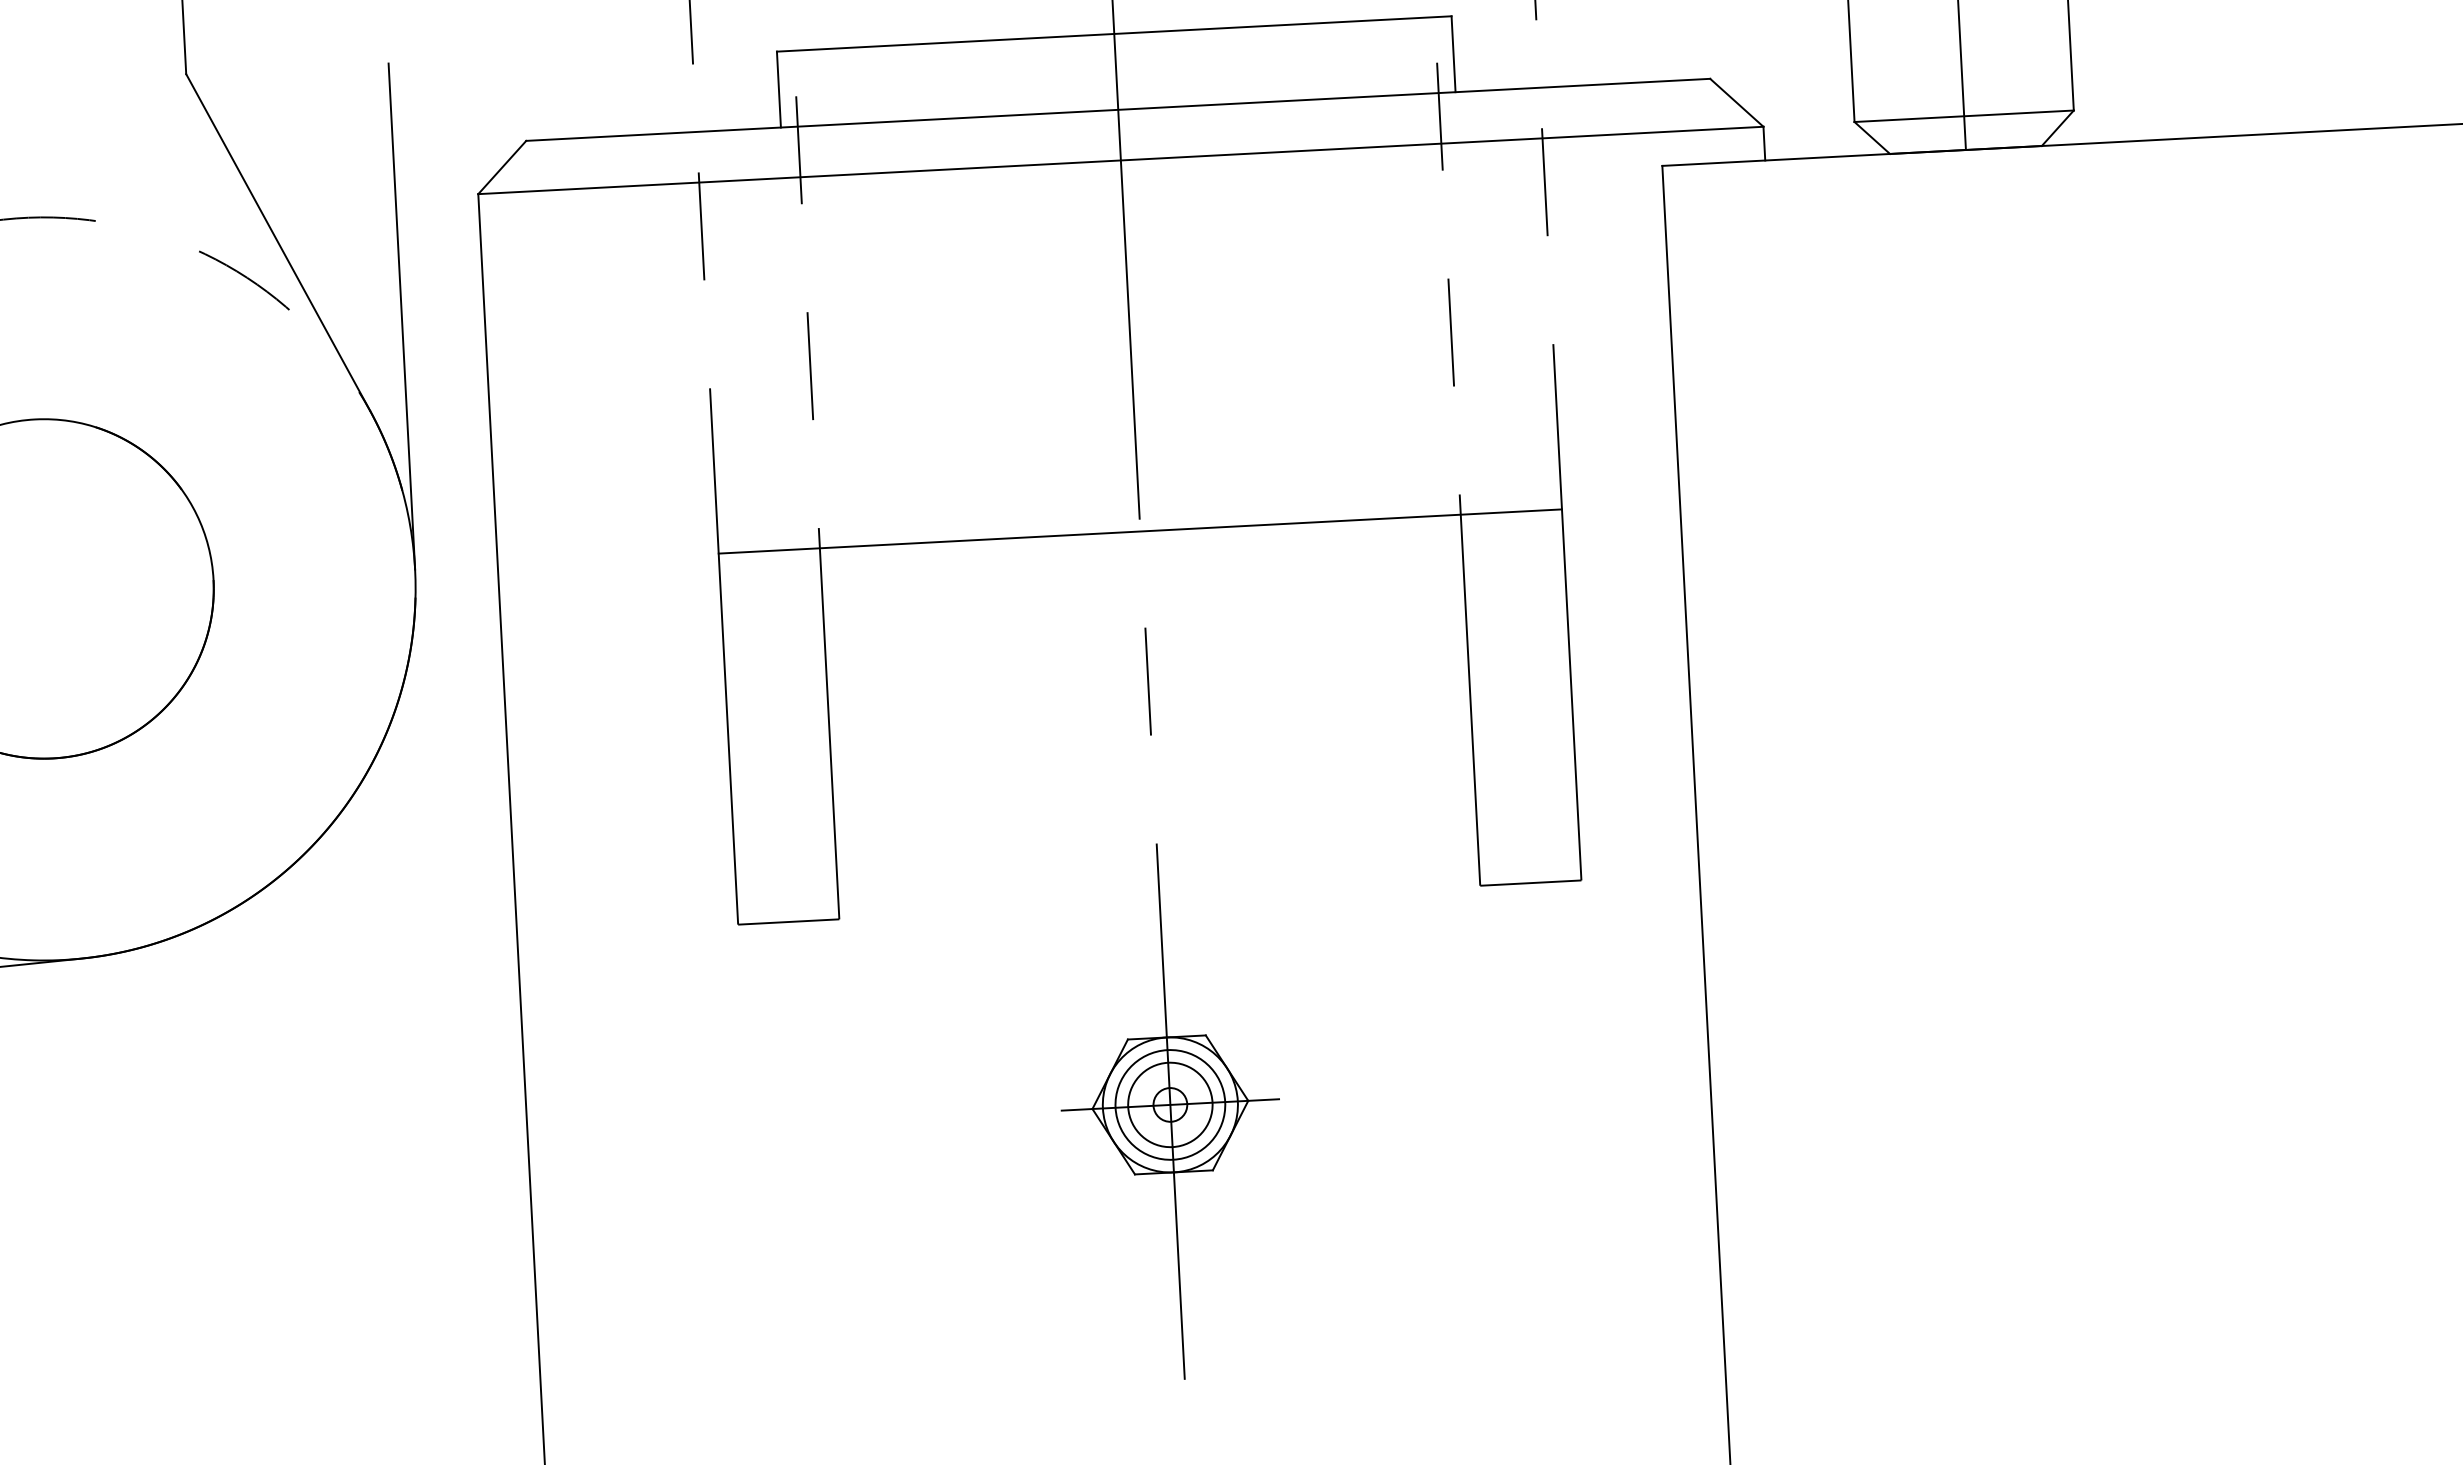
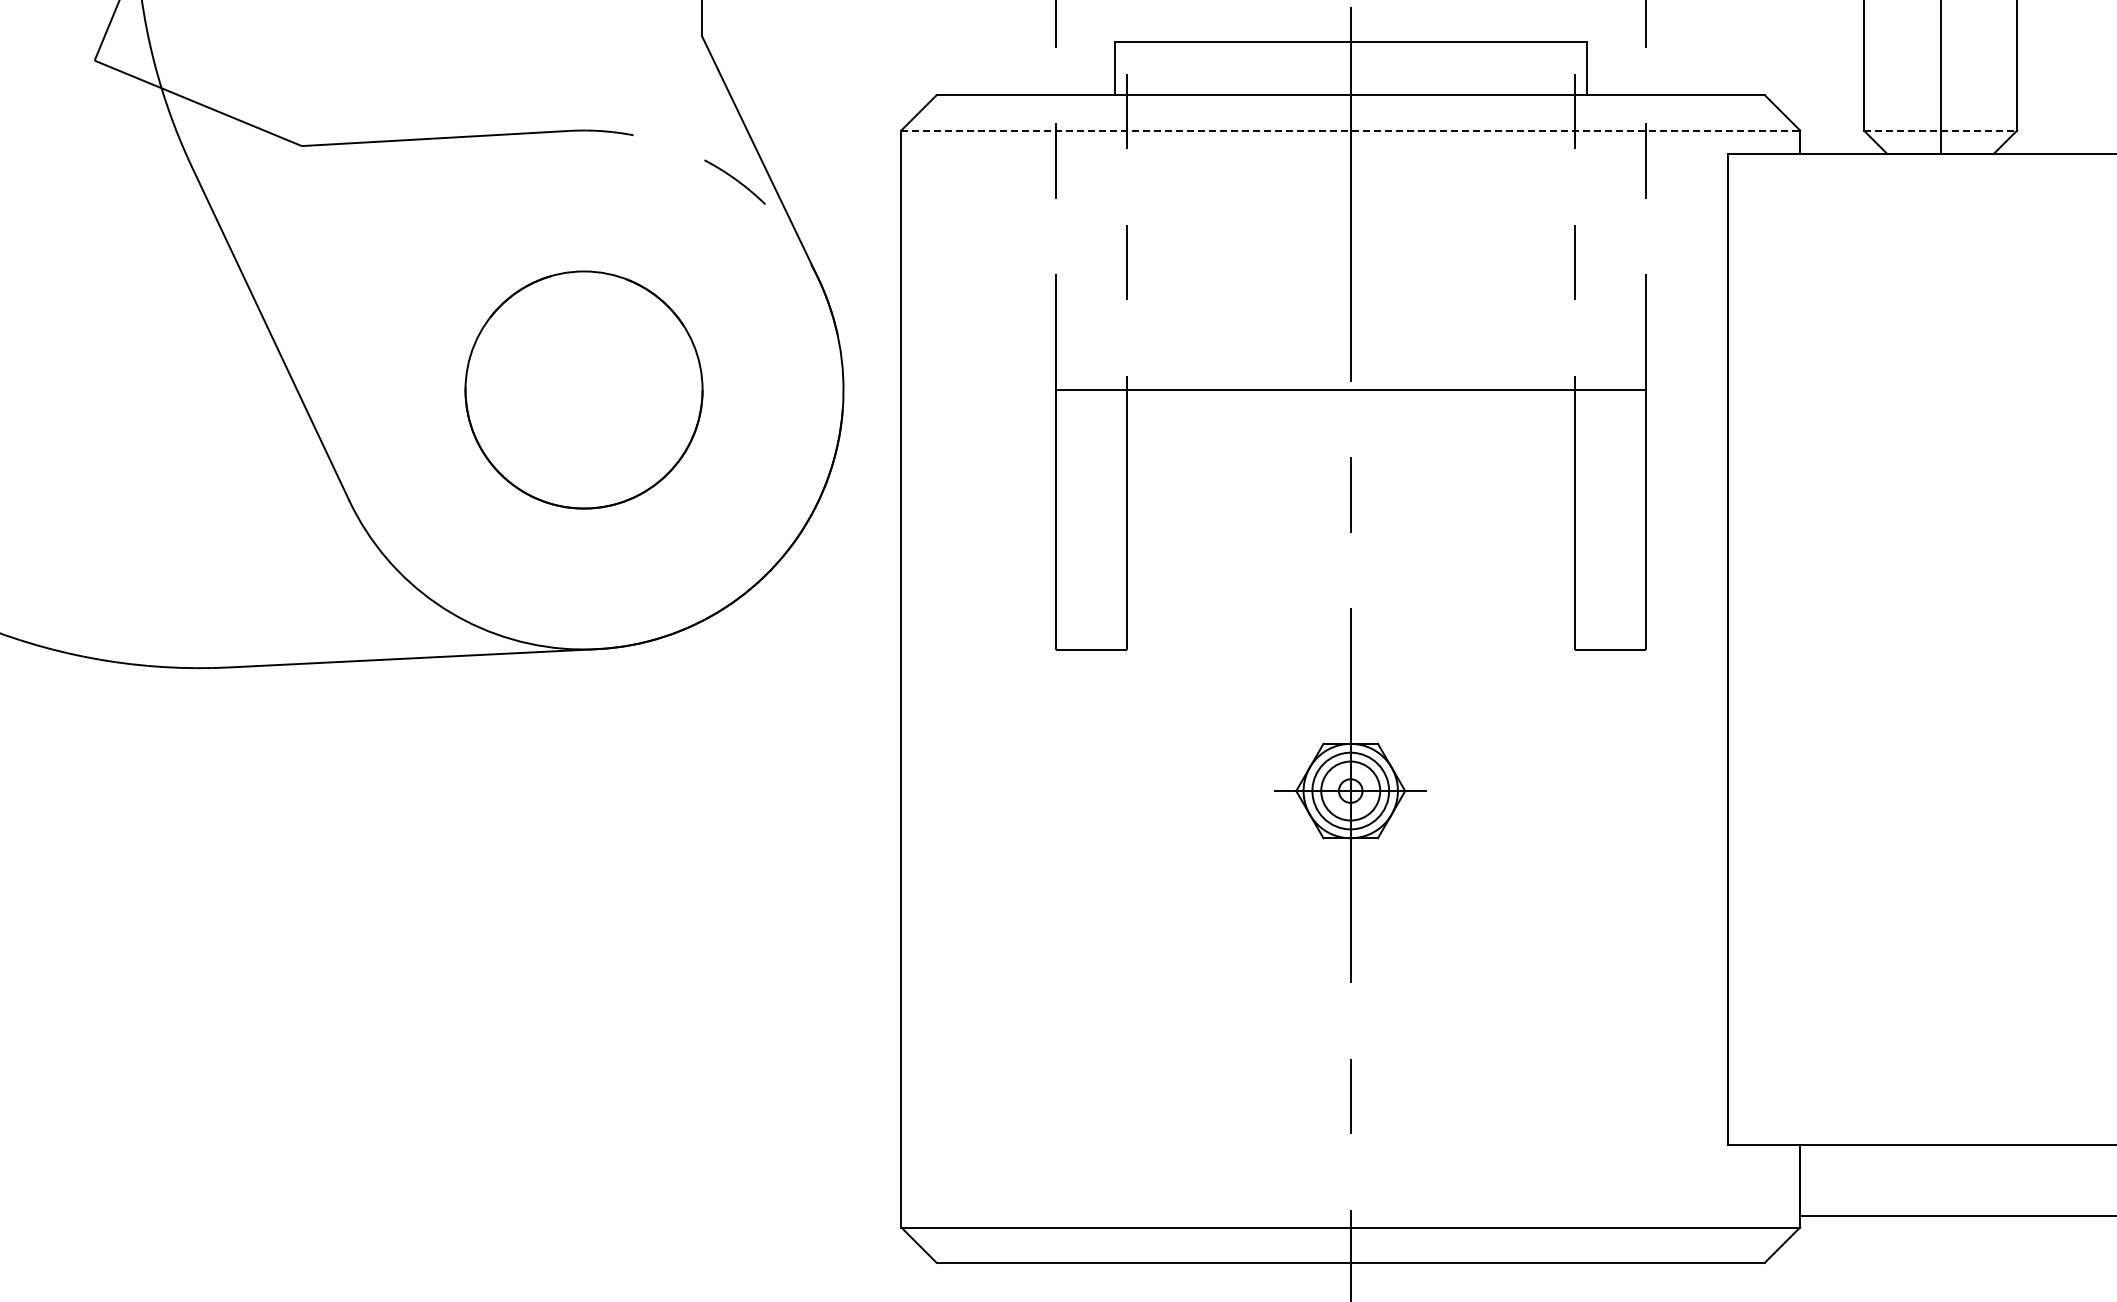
line: (1964, 116) -> (1940, 130), solid -> dashed
line: (1121, 160) -> (1351, 130), solid -> dashed
line: (401, 317) -> (843, 213), removed

